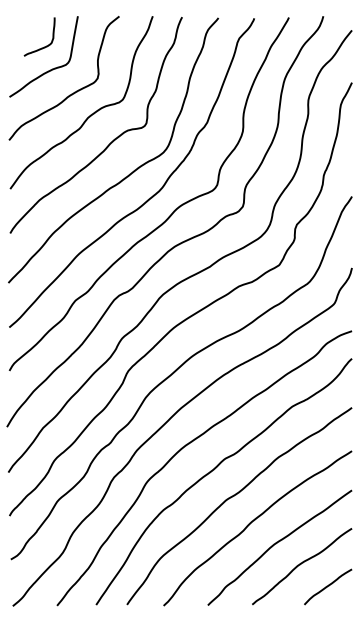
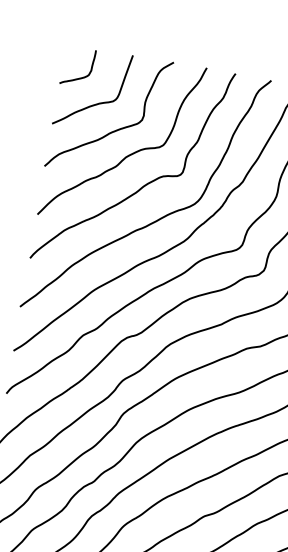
curve: (44, 46) -> (81, 77), moved

